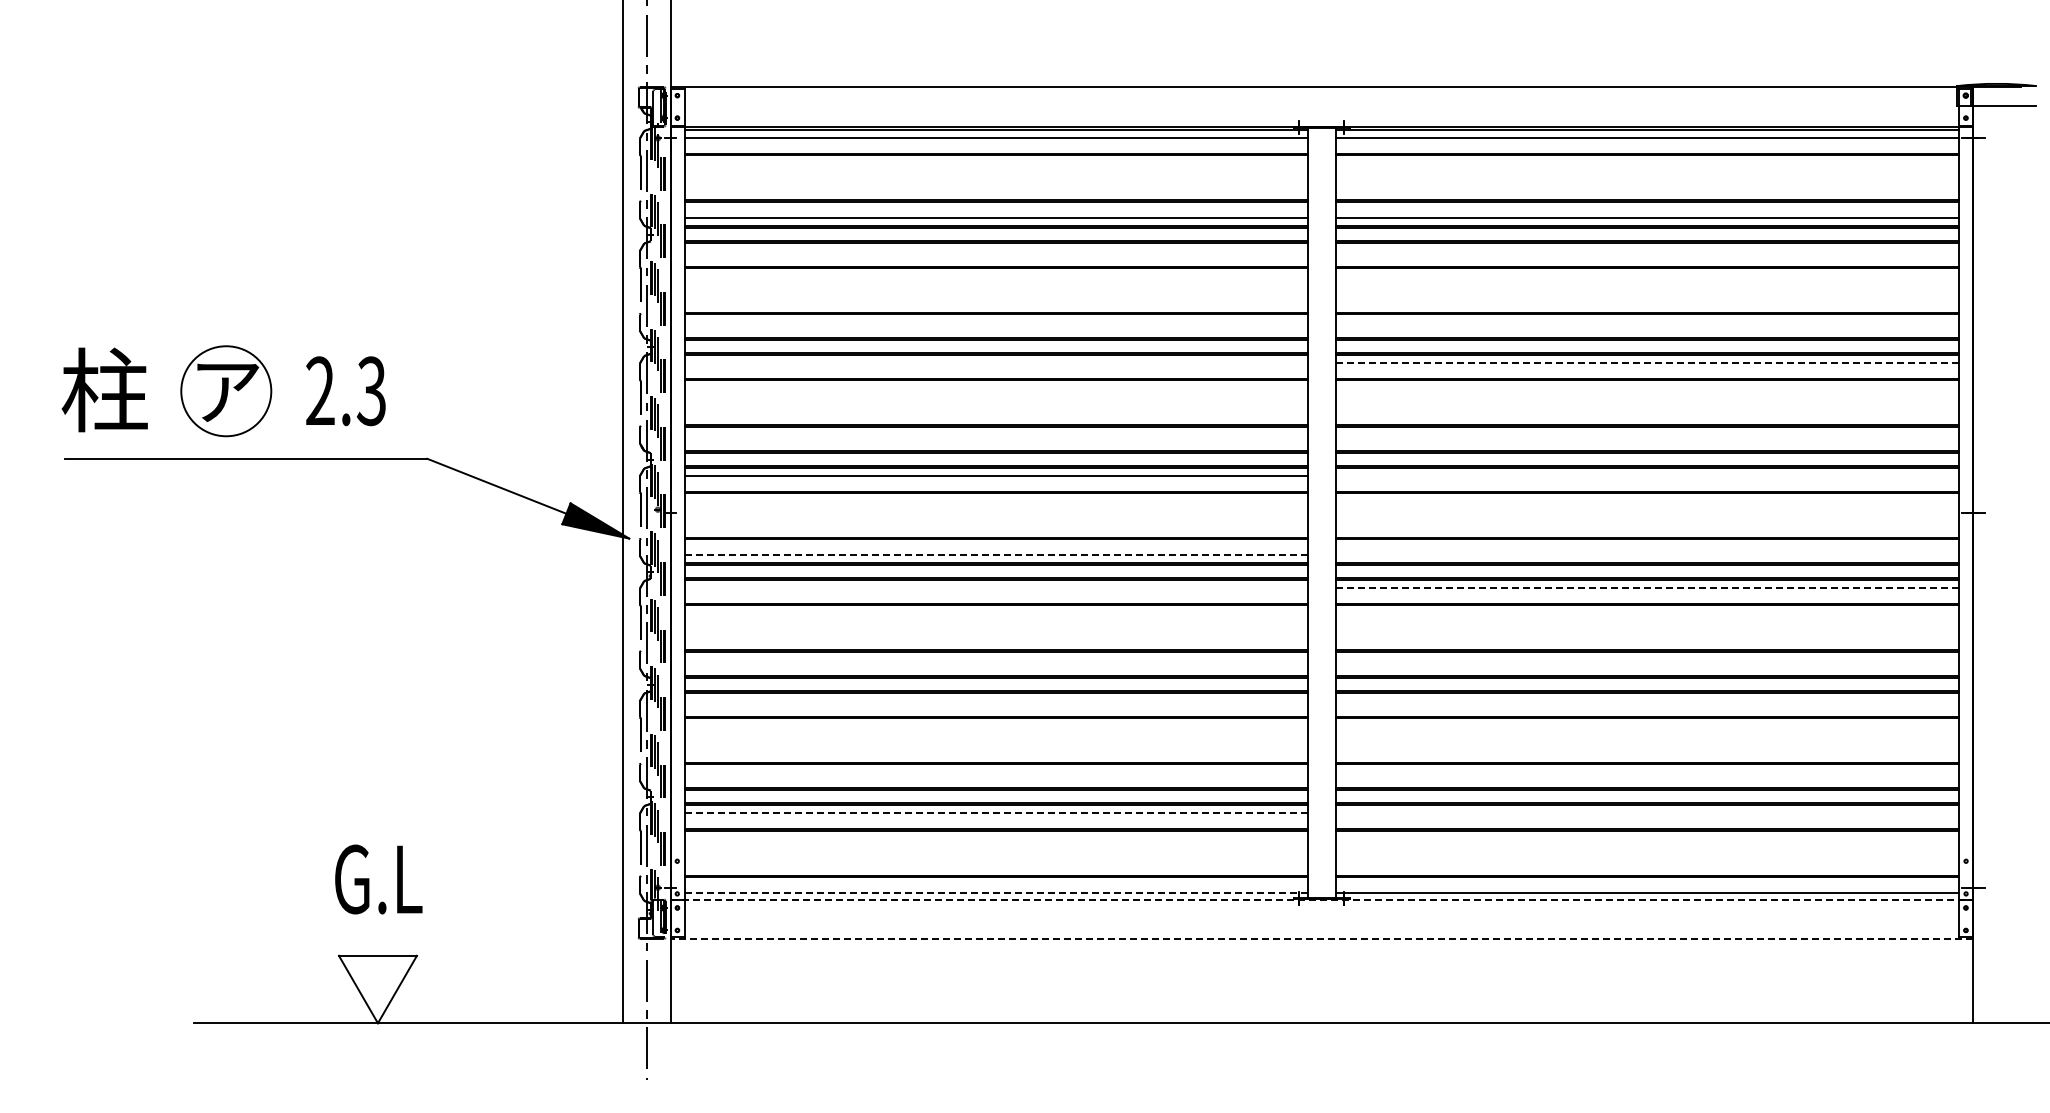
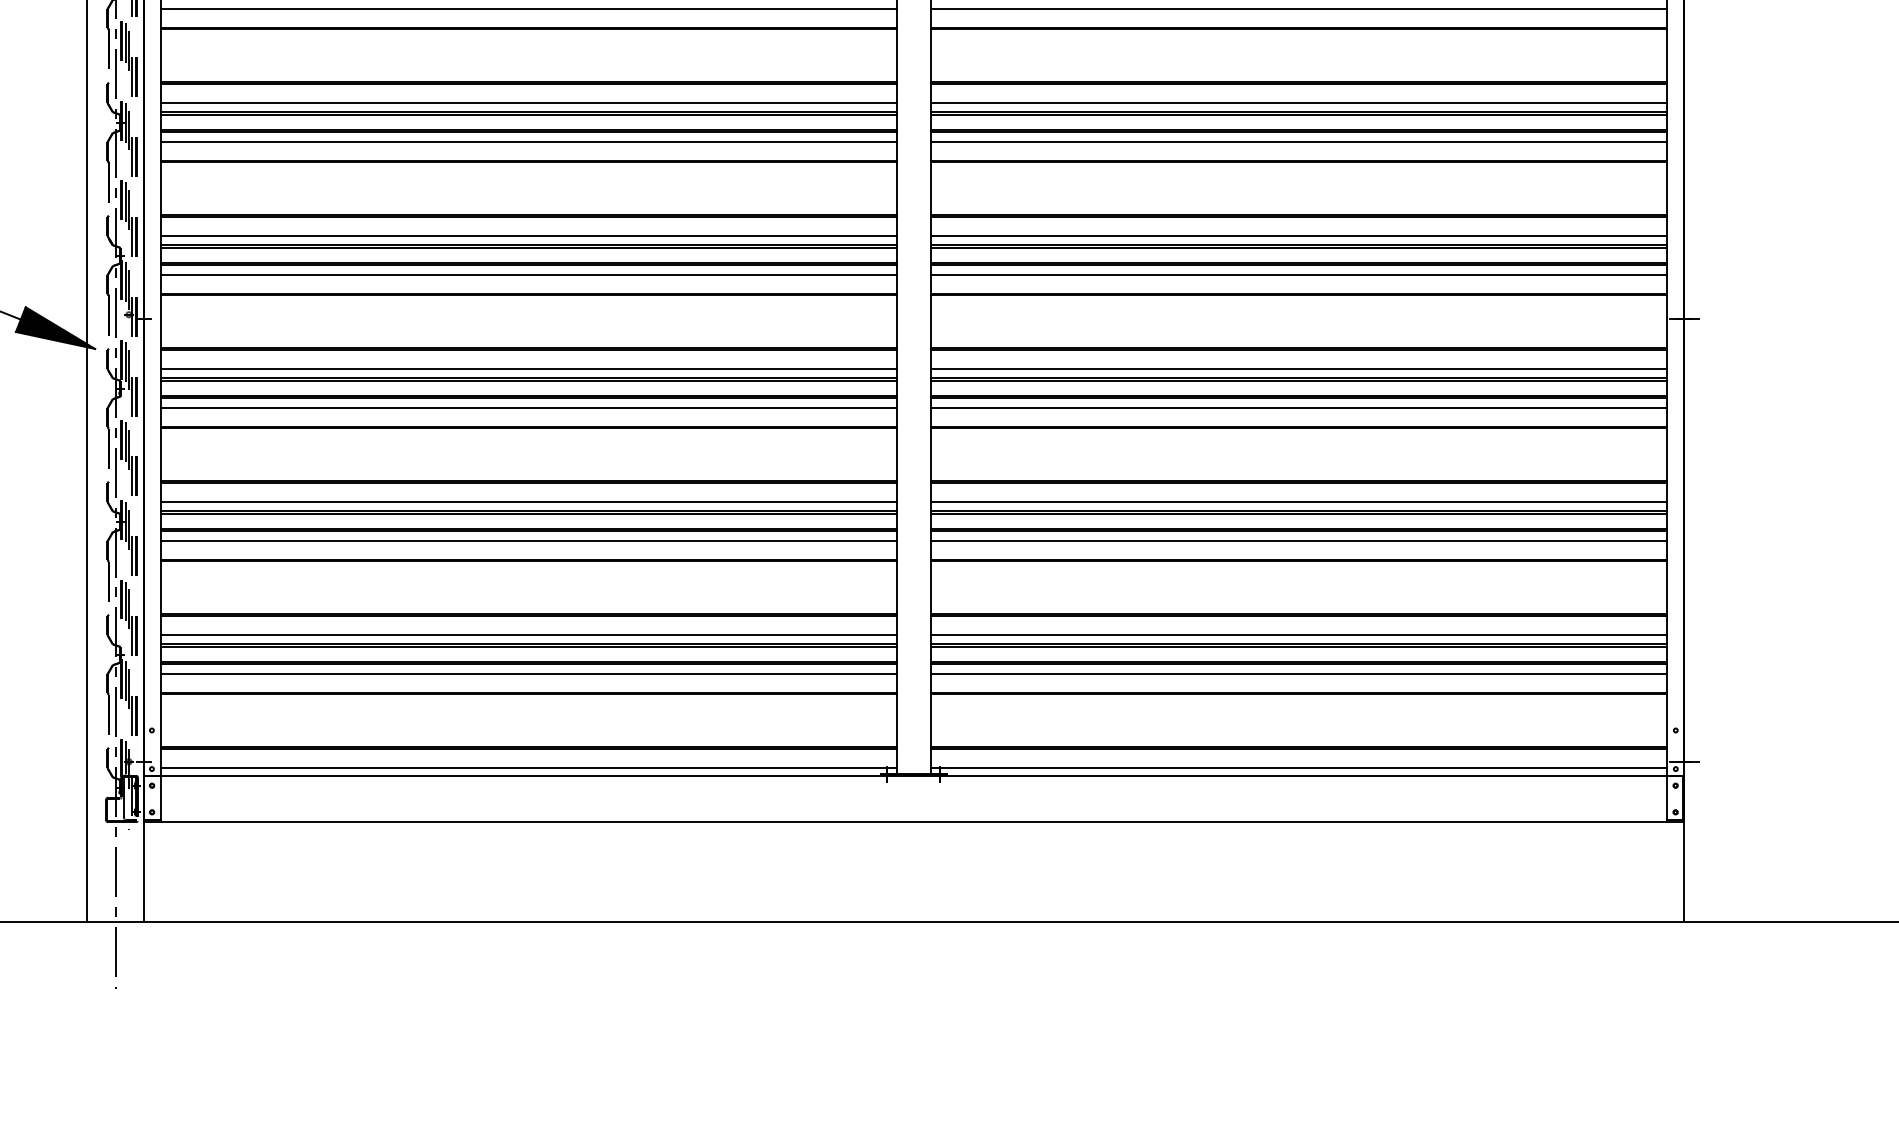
line: (995, 250) -> (528, 8), added
line: (1646, 250) -> (1297, 8), added
line: (995, 330) -> (528, 102), added
line: (1646, 330) -> (1297, 102), added
line: (995, 363) -> (528, 141), added
line: (1647, 363) -> (1299, 141), dashed -> solid
line: (995, 442) -> (528, 235), added
line: (1646, 442) -> (1297, 235), added
line: (1646, 475) -> (1297, 274), added
line: (996, 555) -> (529, 368), dashed -> solid
line: (1646, 555) -> (1297, 368), added
line: (995, 588) -> (528, 407), added
line: (1647, 588) -> (1299, 407), dashed -> solid
line: (995, 667) -> (528, 501), added
line: (1646, 667) -> (1297, 501), added
line: (995, 700) -> (528, 540), added
line: (1646, 700) -> (1297, 540), added
line: (995, 780) -> (528, 634), added
line: (1646, 780) -> (1297, 634), added
line: (996, 813) -> (529, 674), dashed -> solid
line: (1646, 813) -> (1297, 674), added
line: (996, 892) -> (529, 767), dashed -> solid
line: (1321, 899) -> (913, 775), dashed -> solid
line: (1321, 938) -> (913, 821), dashed -> solid

